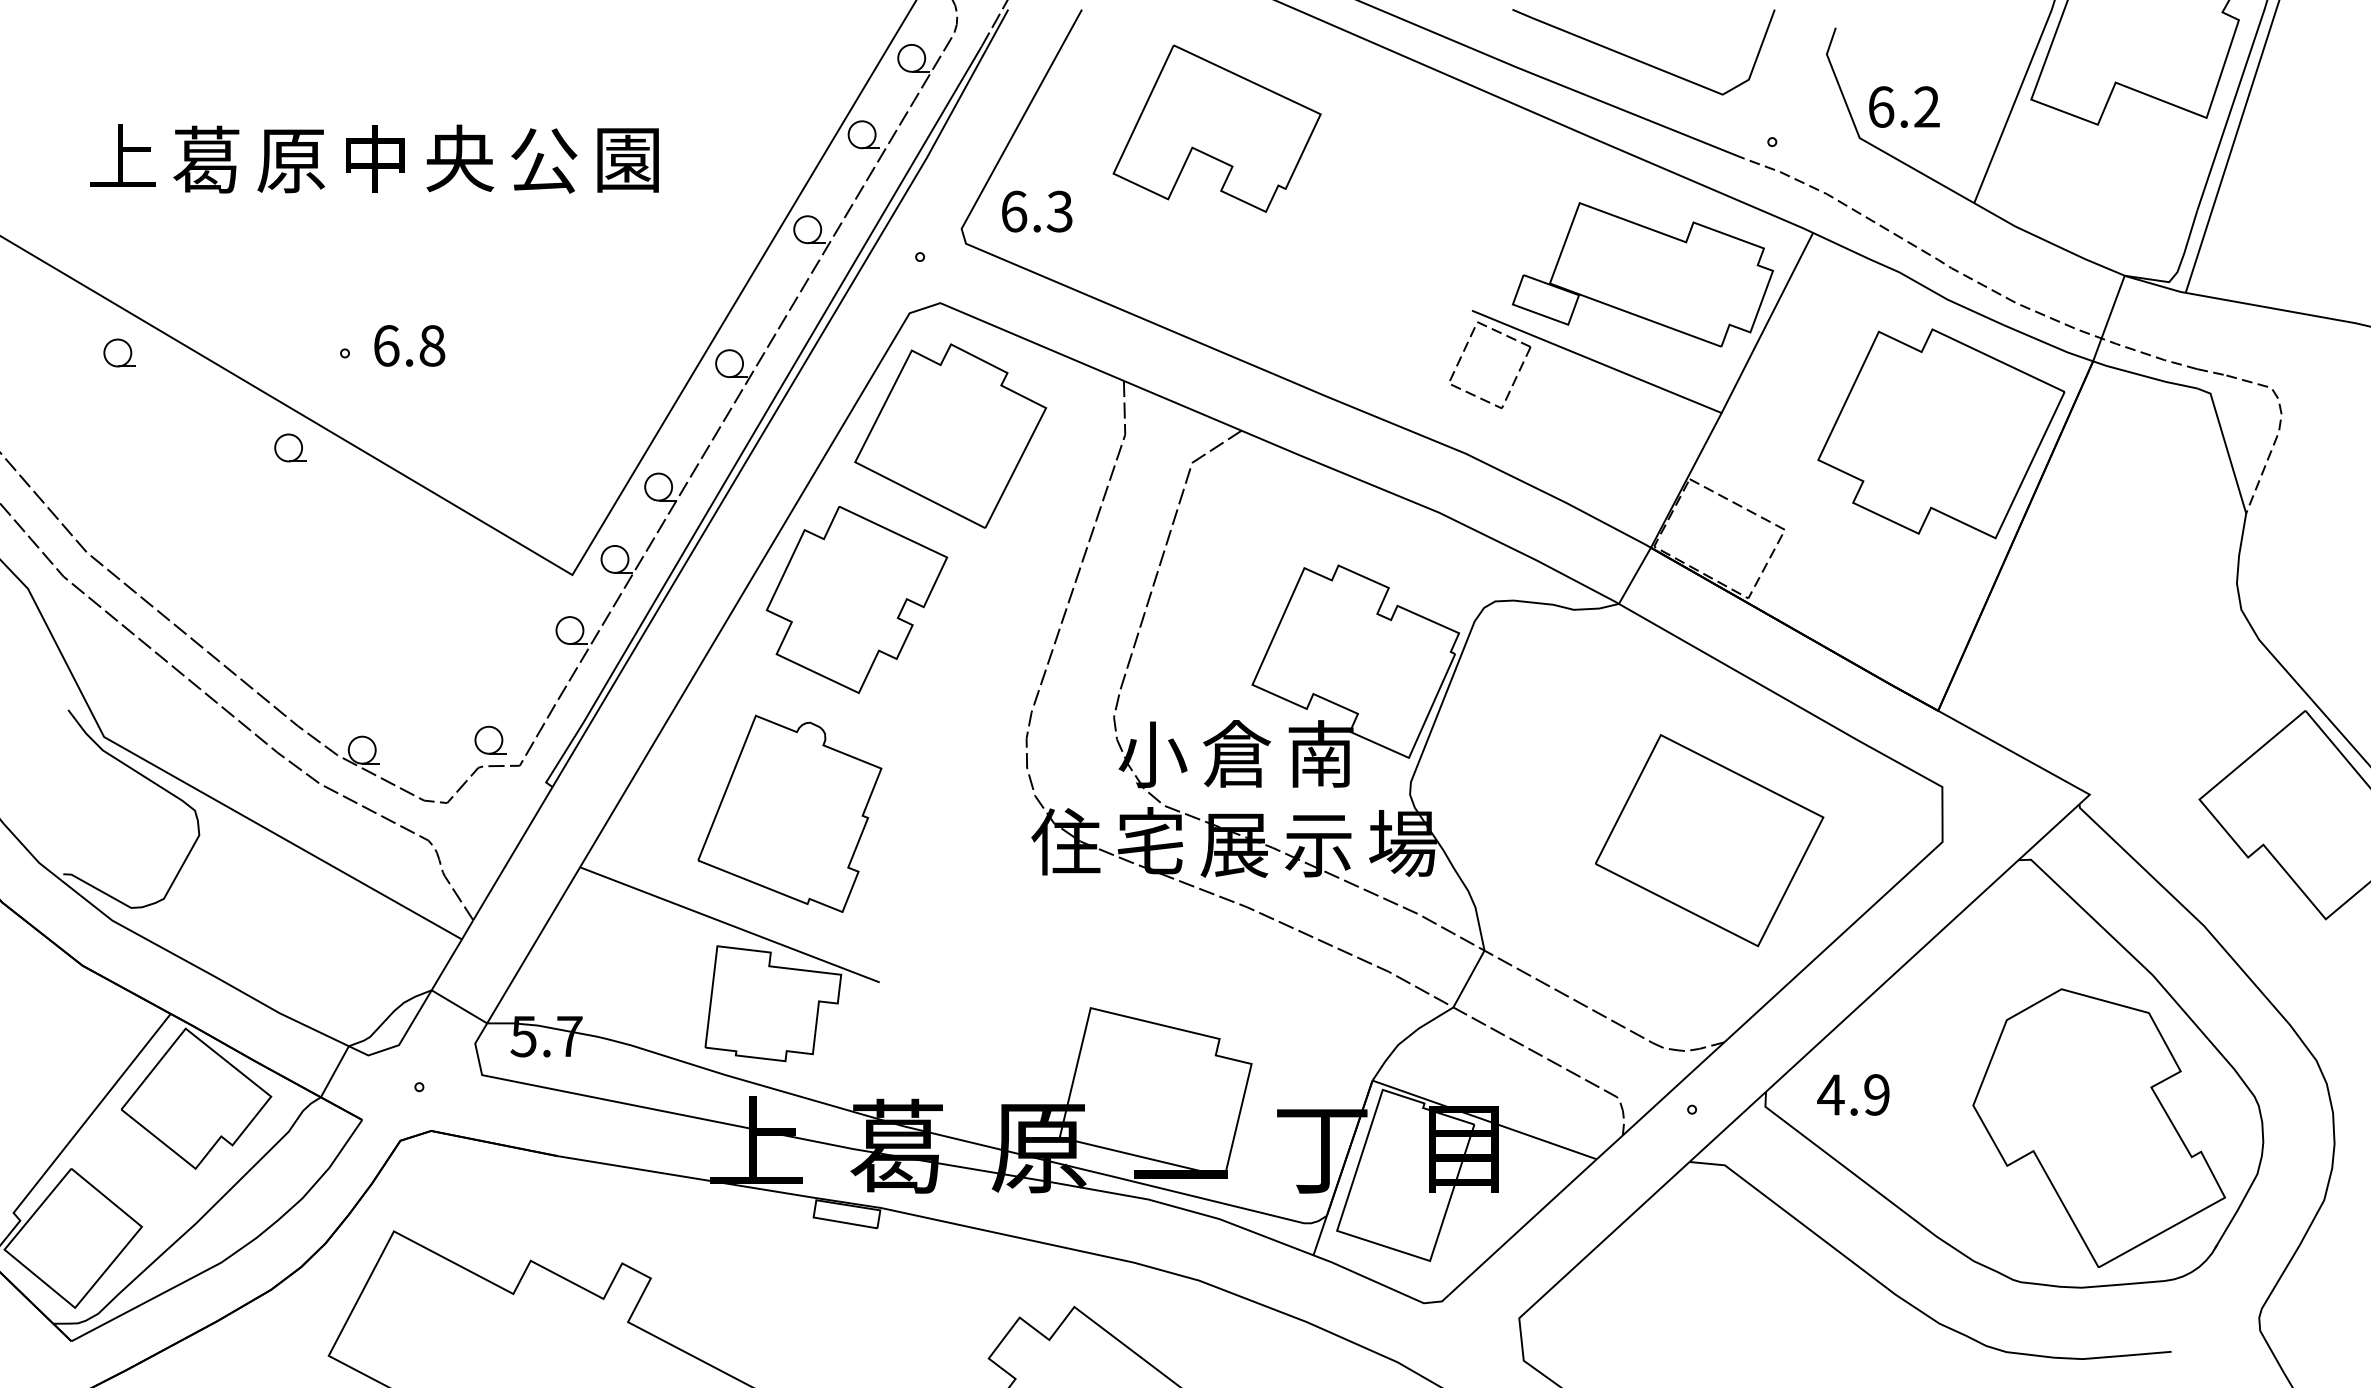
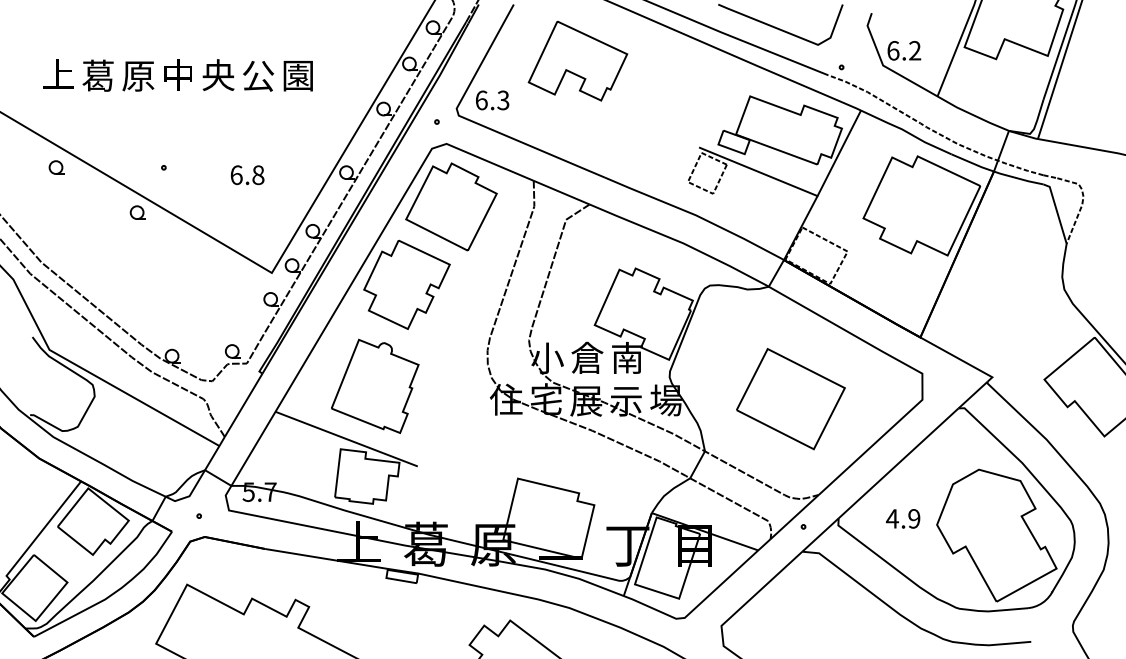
text: (409, 346) -> (247, 175), moved
part: (1708, 841) -> (790, 399), moved
text: (1854, 1094) -> (903, 518), moved

